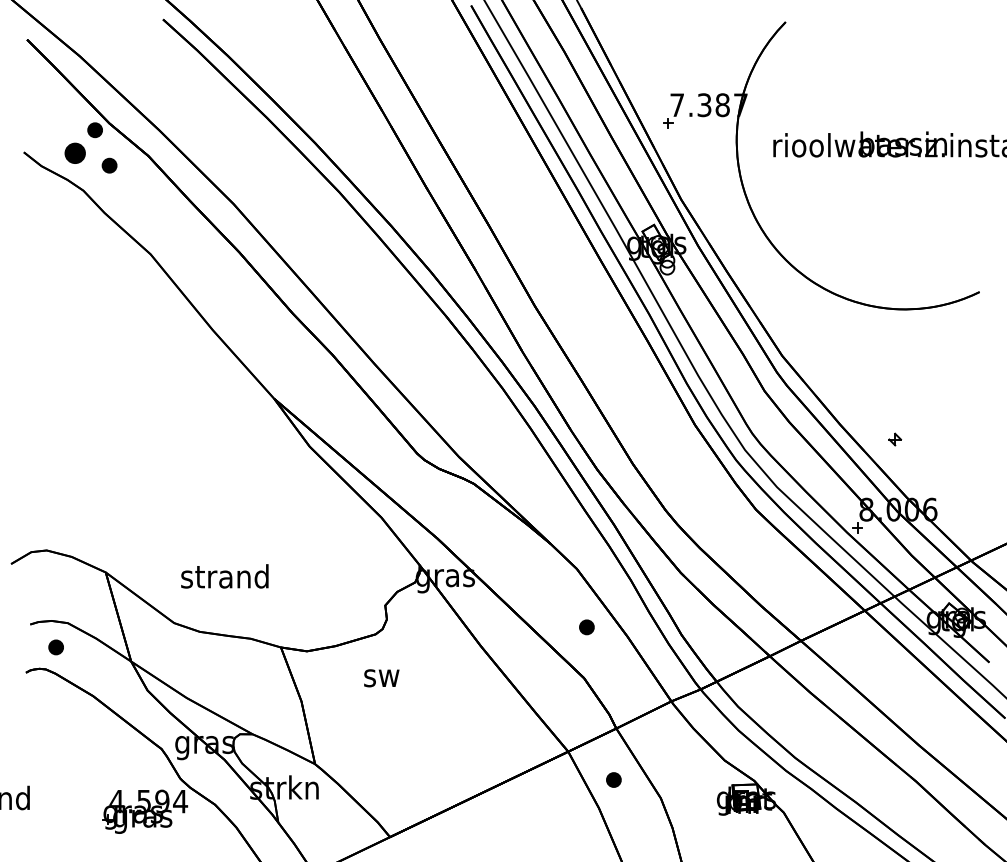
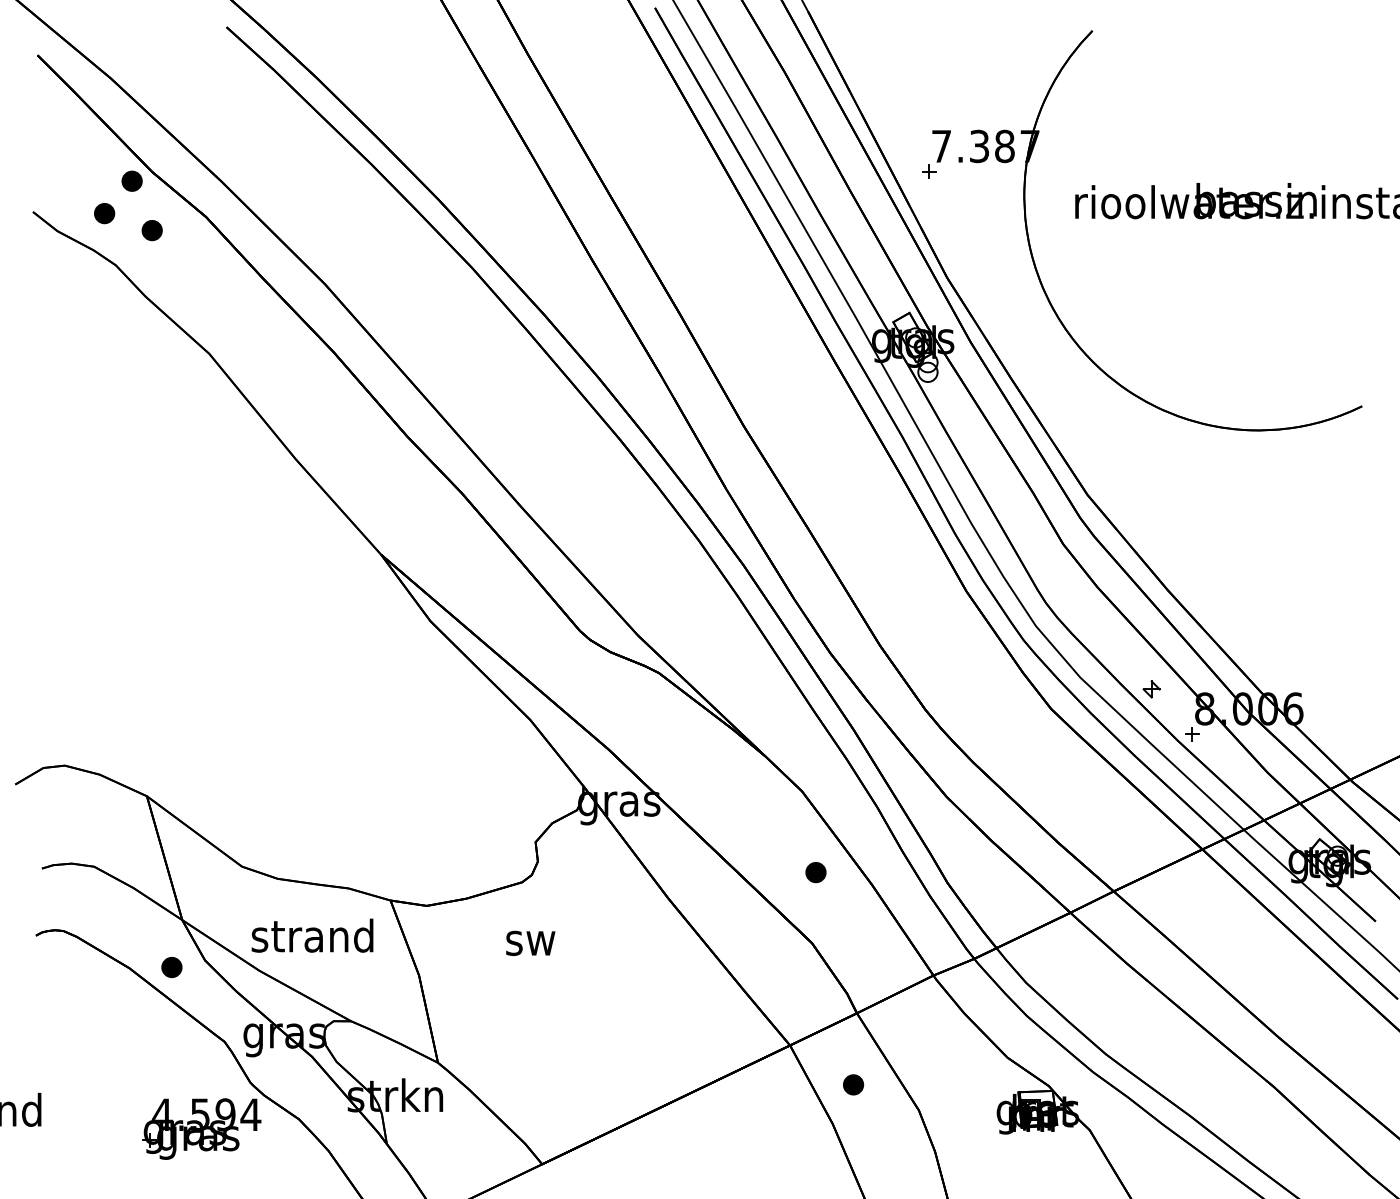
part: (75, 153) -> (104, 213), size x0.71
part: (895, 439) -> (1151, 689), moved
text: (224, 576) -> (312, 935), moved
part: (55, 647) -> (171, 967), moved

